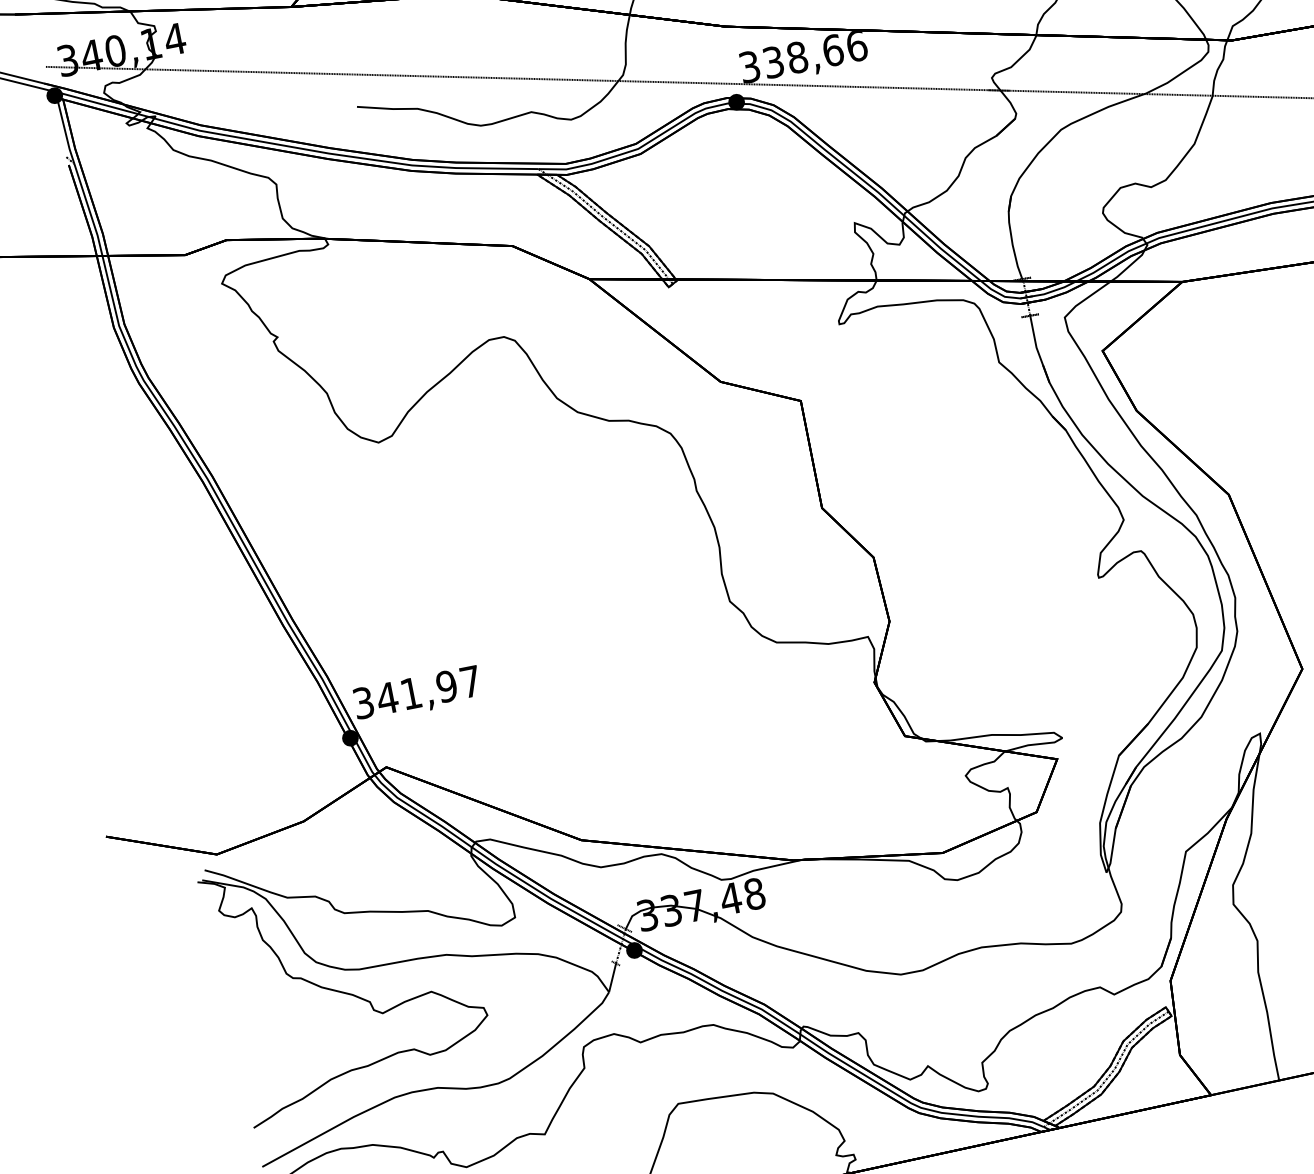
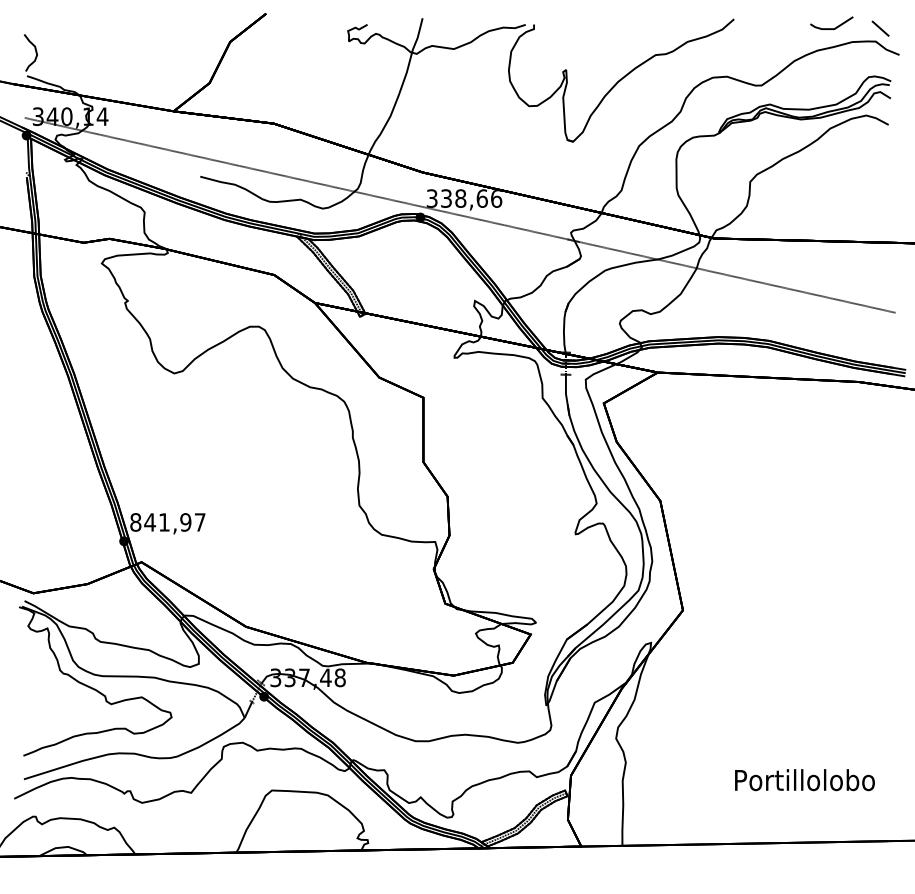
text: (363, 703) -> (135, 522), 341,97 -> 841,97

